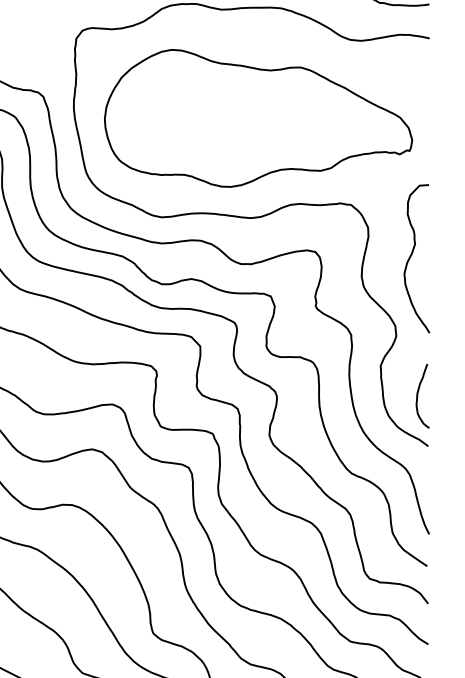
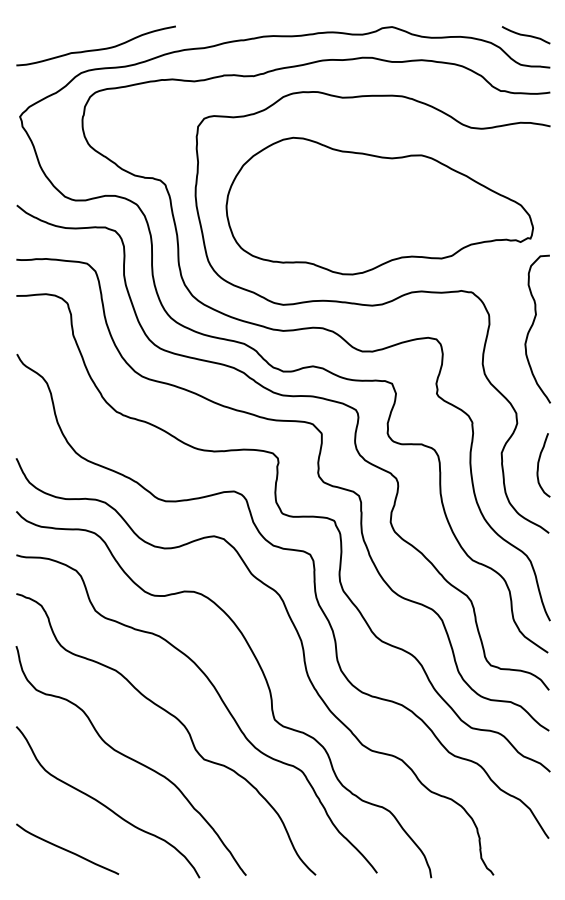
curve: (412, 255) -> (533, 325), moved
curve: (418, 394) -> (539, 463), moved

